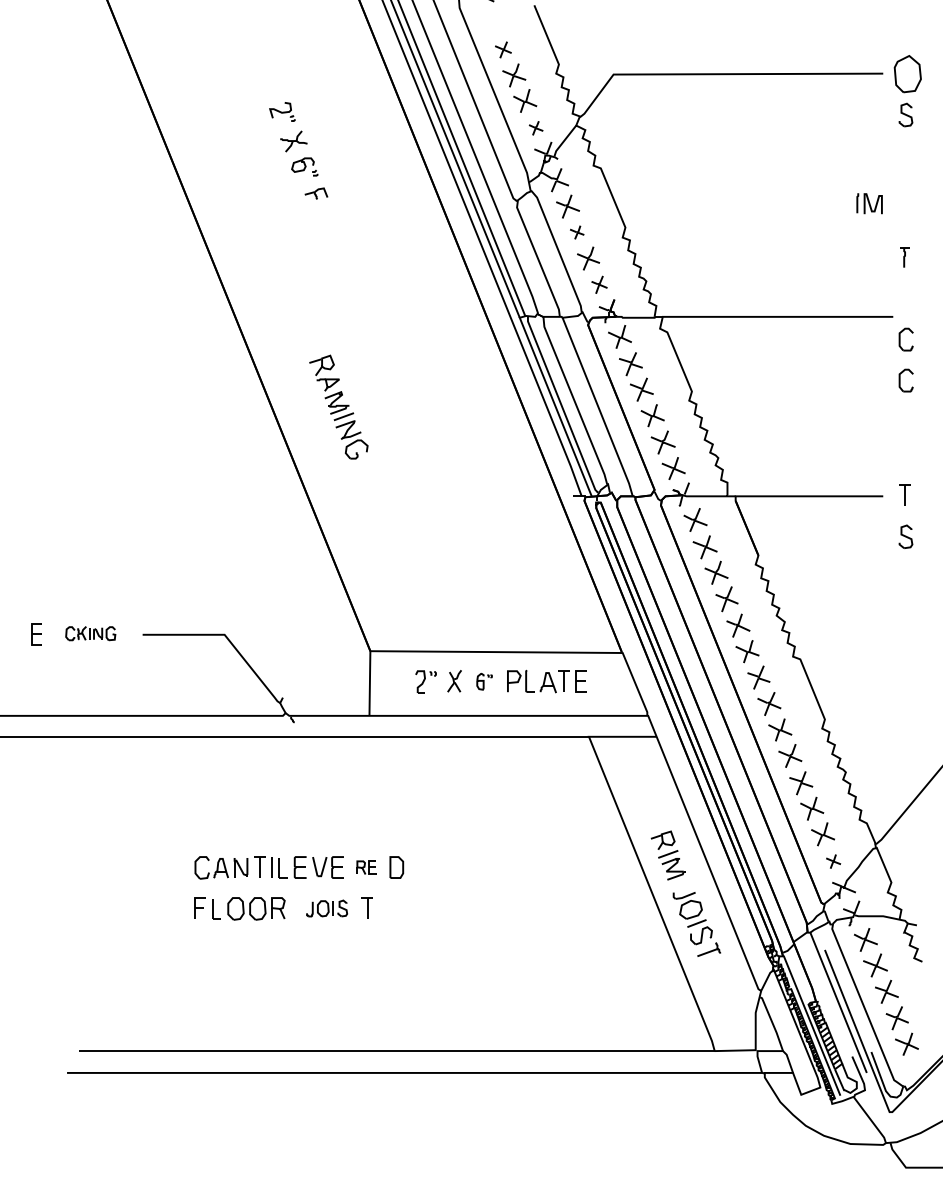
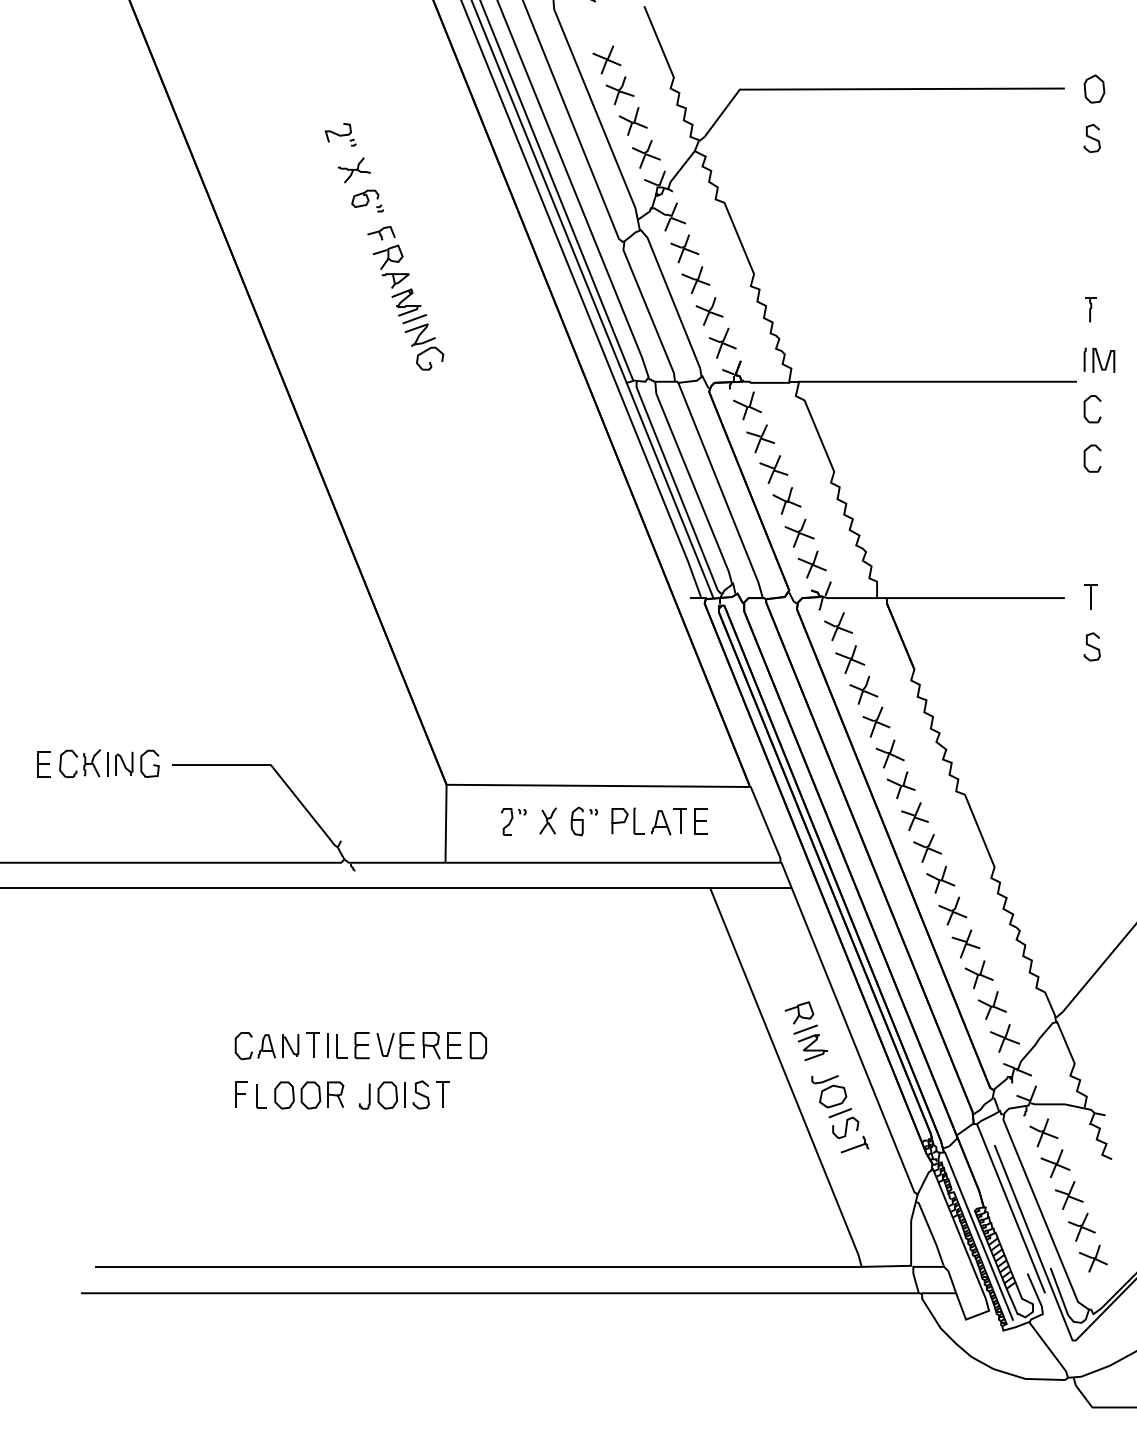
part: (503, 49) -> (606, 59), size x1.43
part: (907, 73) -> (1094, 88), size x0.62
part: (536, 128) -> (646, 154), size x1.67
part: (869, 203) -> (1099, 359), moved
part: (576, 232) -> (695, 279), size x1.67
part: (599, 284) -> (722, 342), size x1.43
part: (338, 407) -> (408, 307), moved
part: (90, 633) -> (109, 763), size x1.67
part: (483, 681) -> (583, 821), size x1.43
part: (833, 861) -> (1004, 1038), size x1.67
part: (366, 867) -> (441, 1045), size x1.67
part: (327, 908) -> (394, 1094), size x1.43

